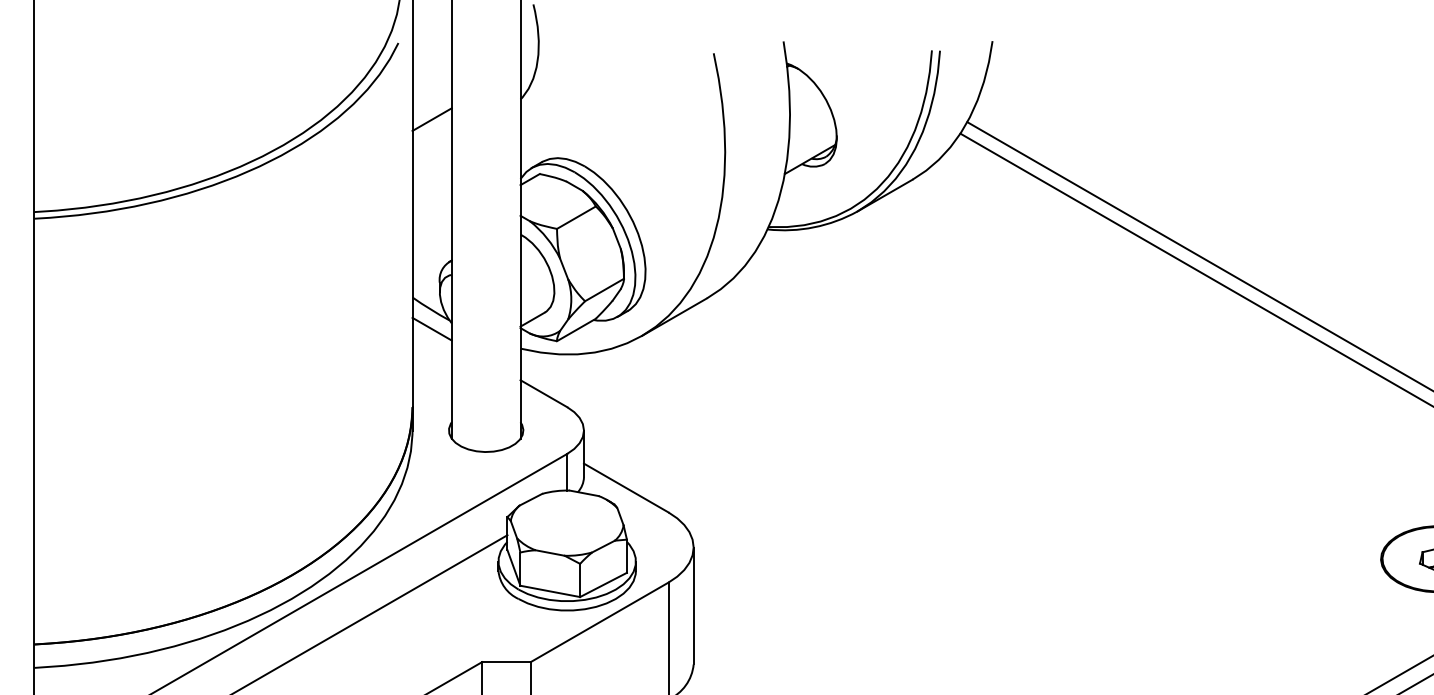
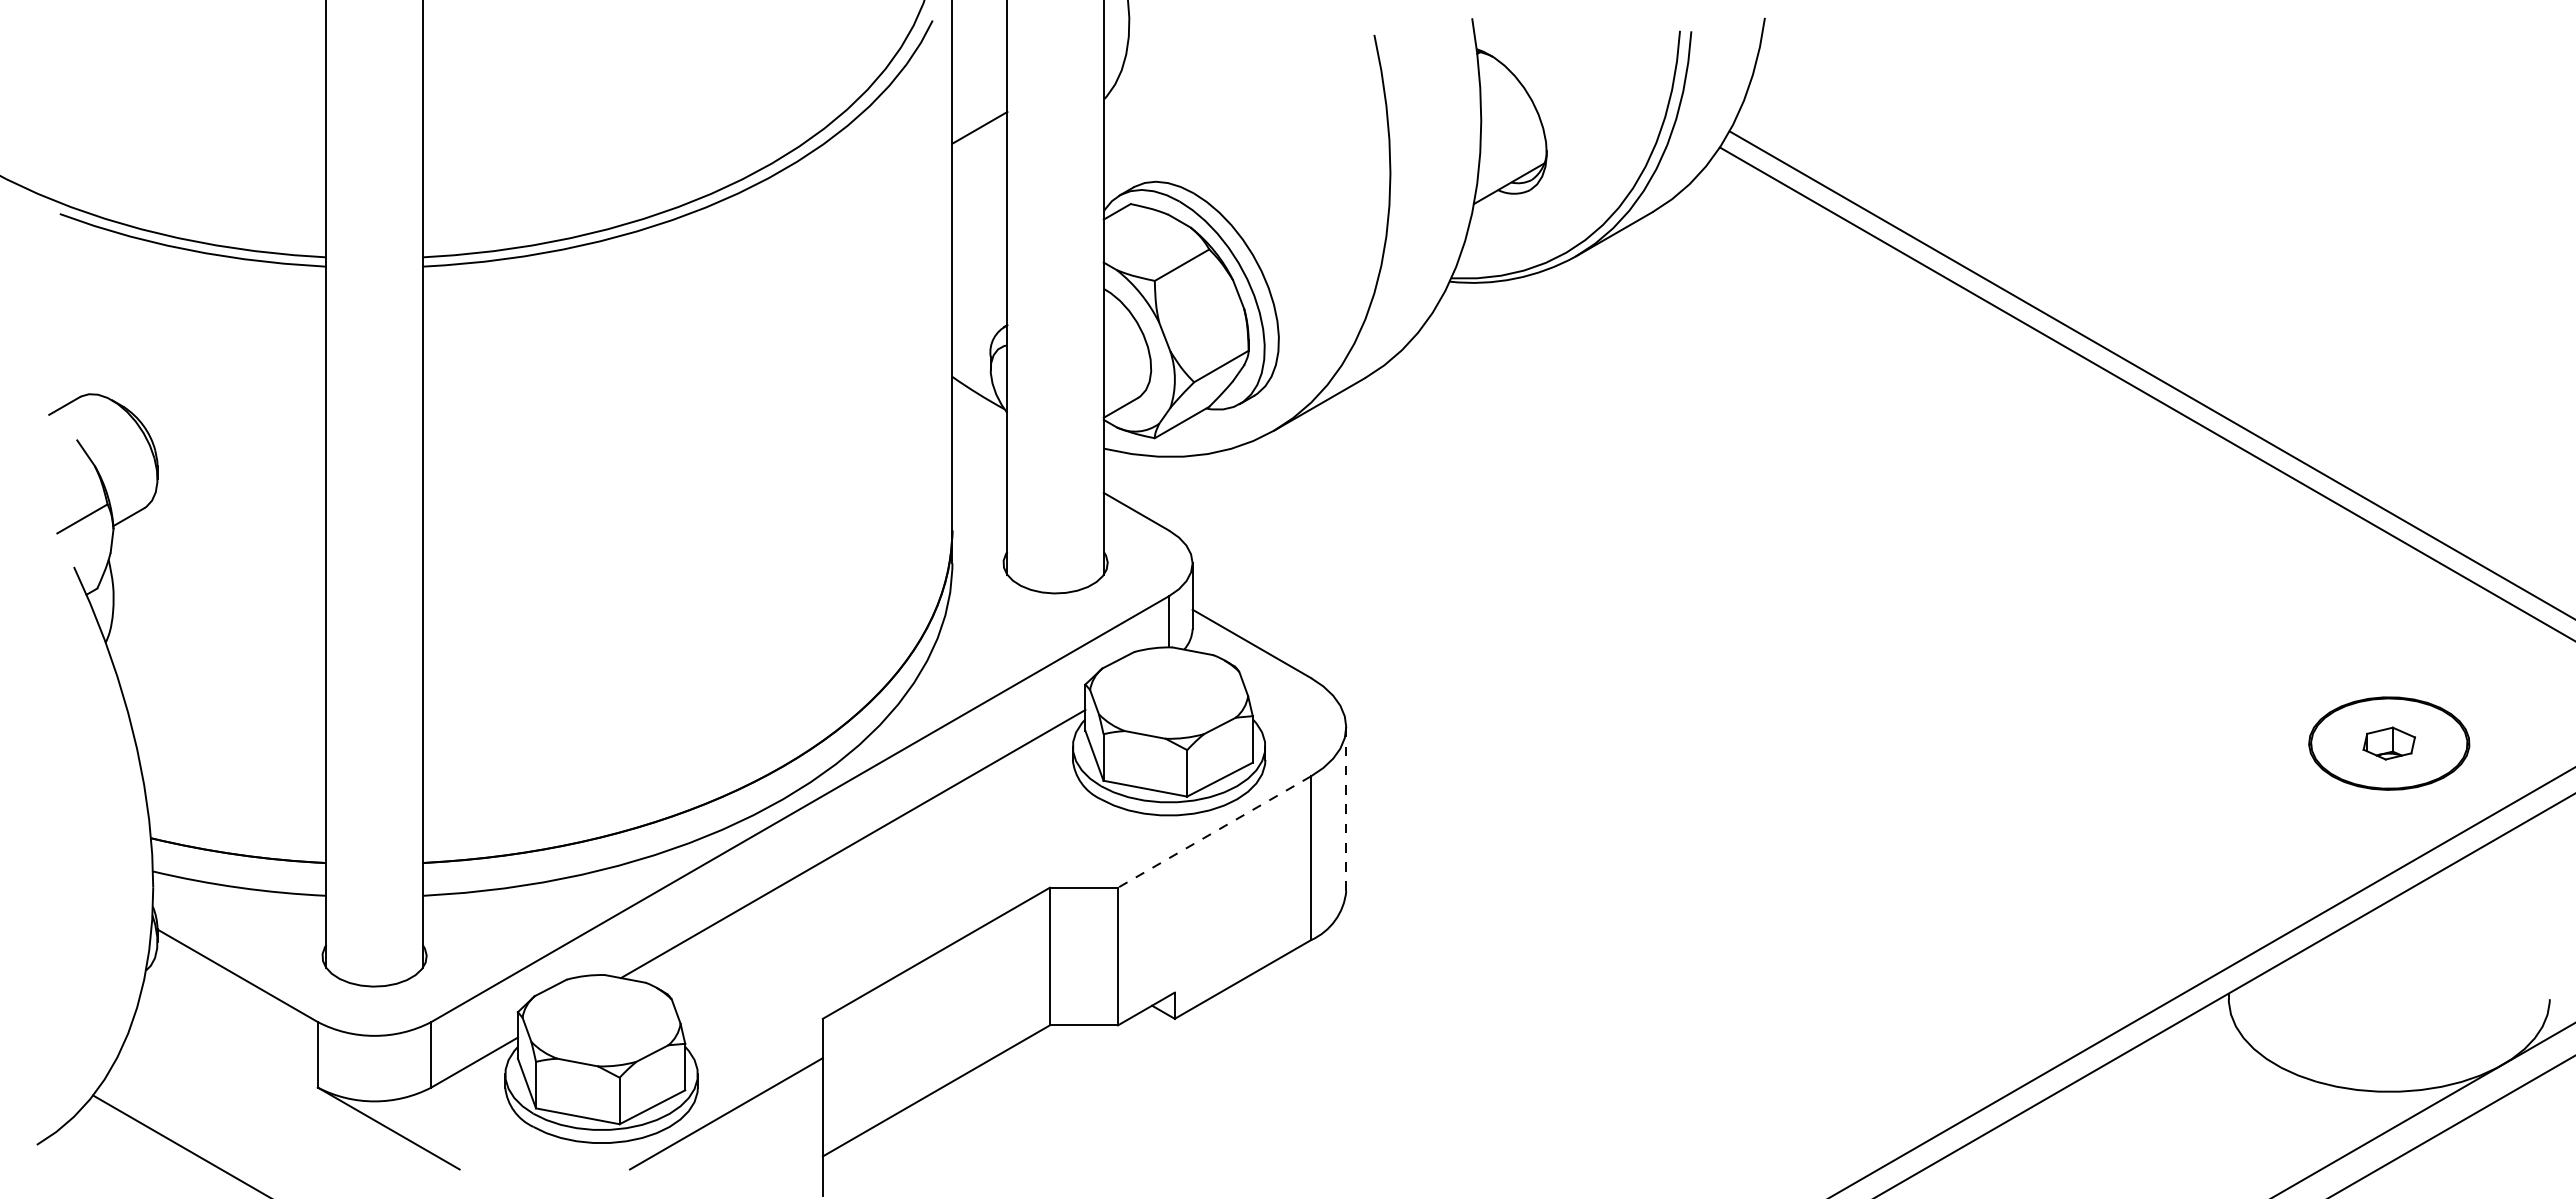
line: (431, 329) -> (979, 421), removed
line: (693, 606) -> (1346, 809), solid -> dashed
line: (599, 622) -> (1214, 832), solid -> dashed

